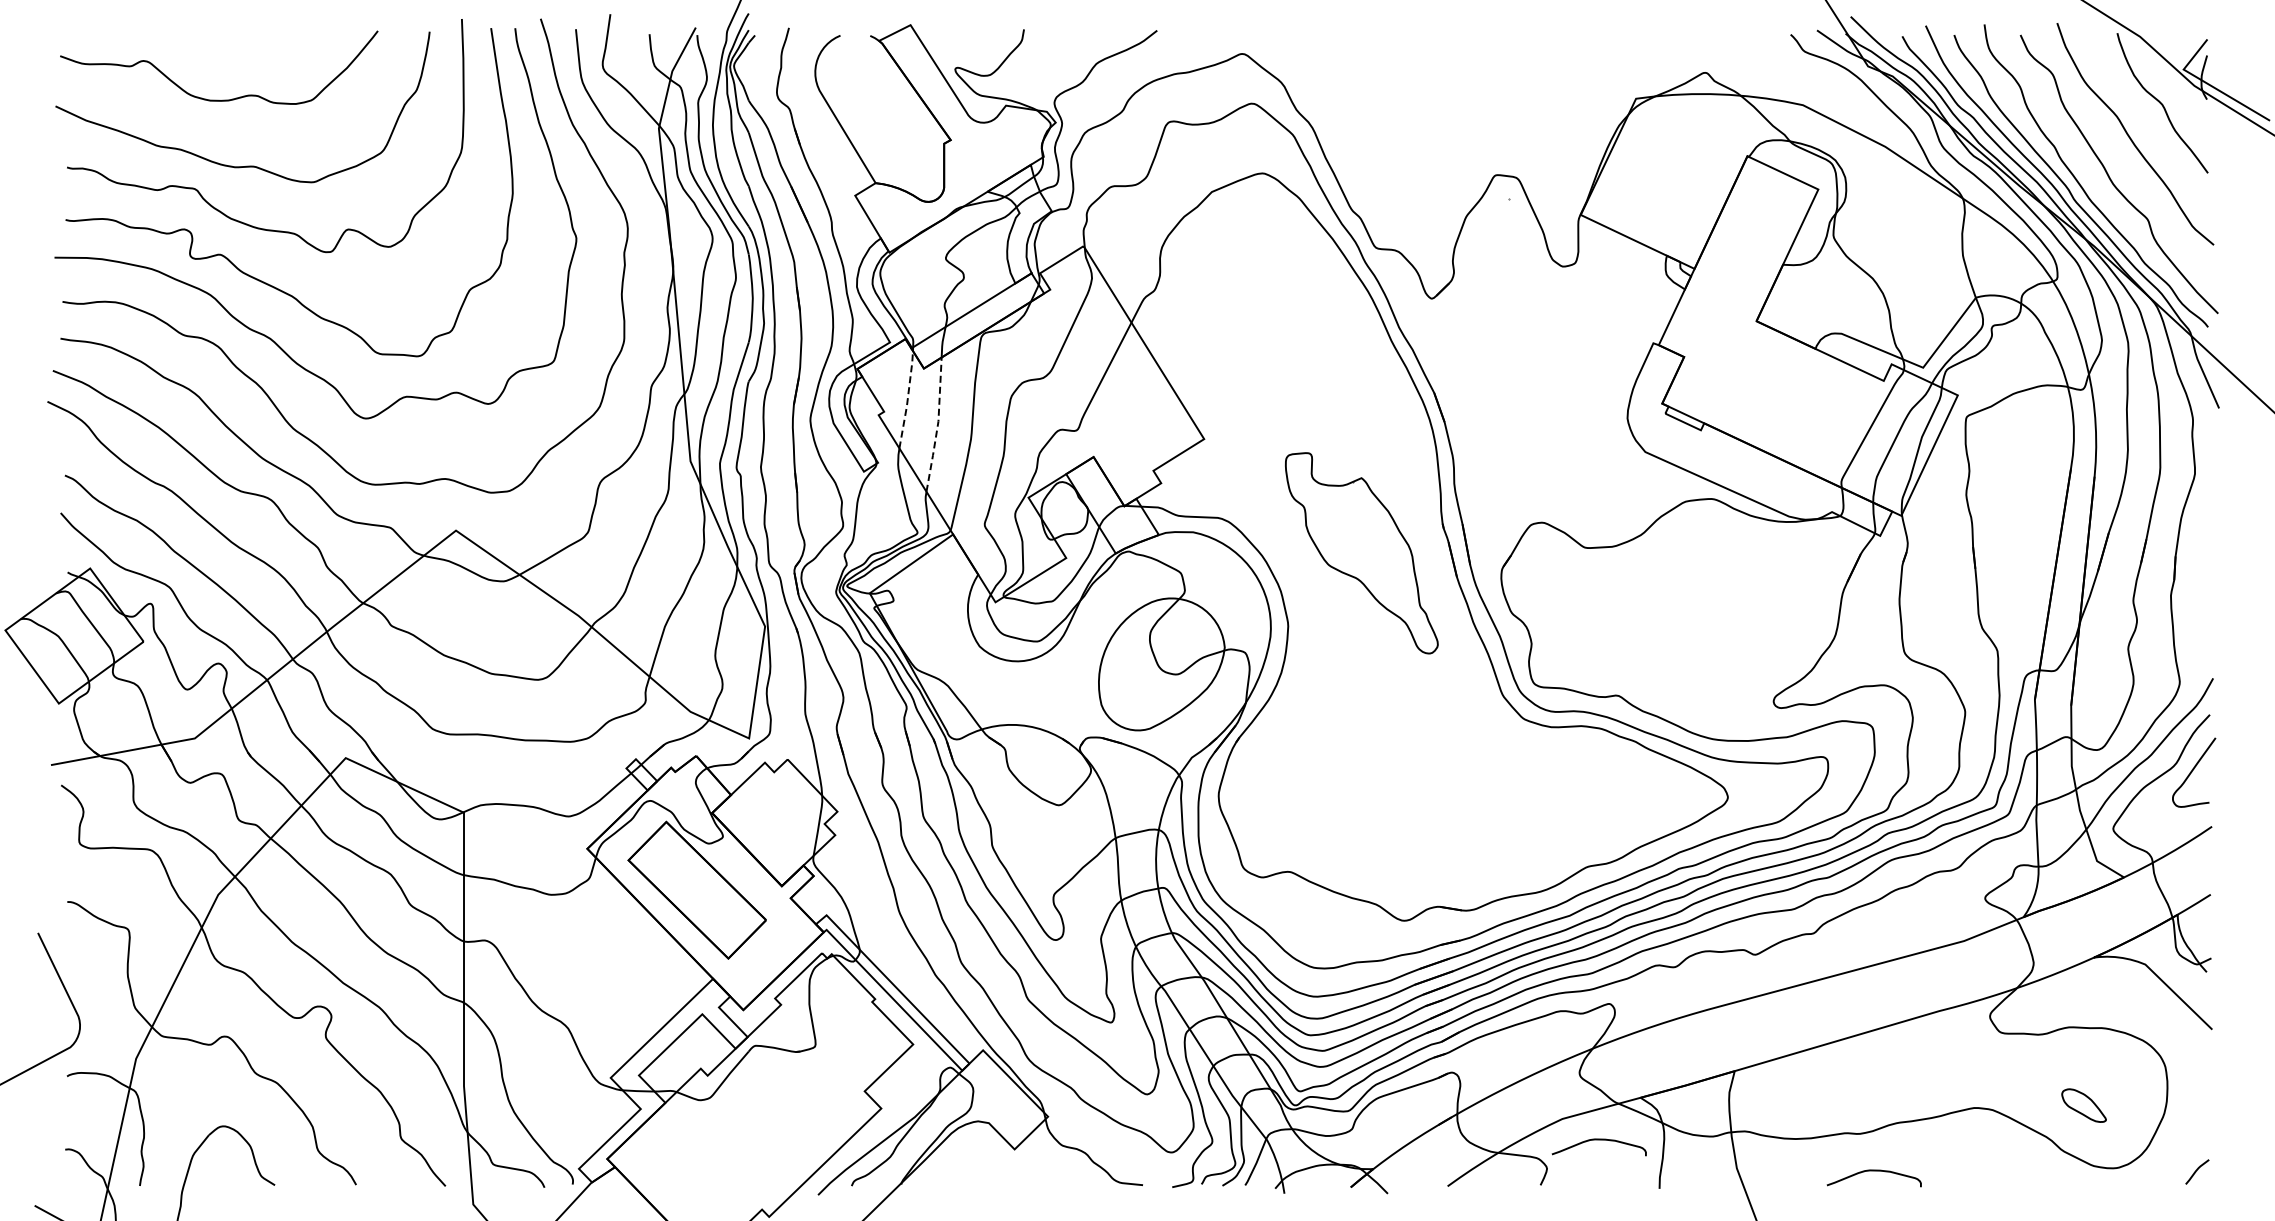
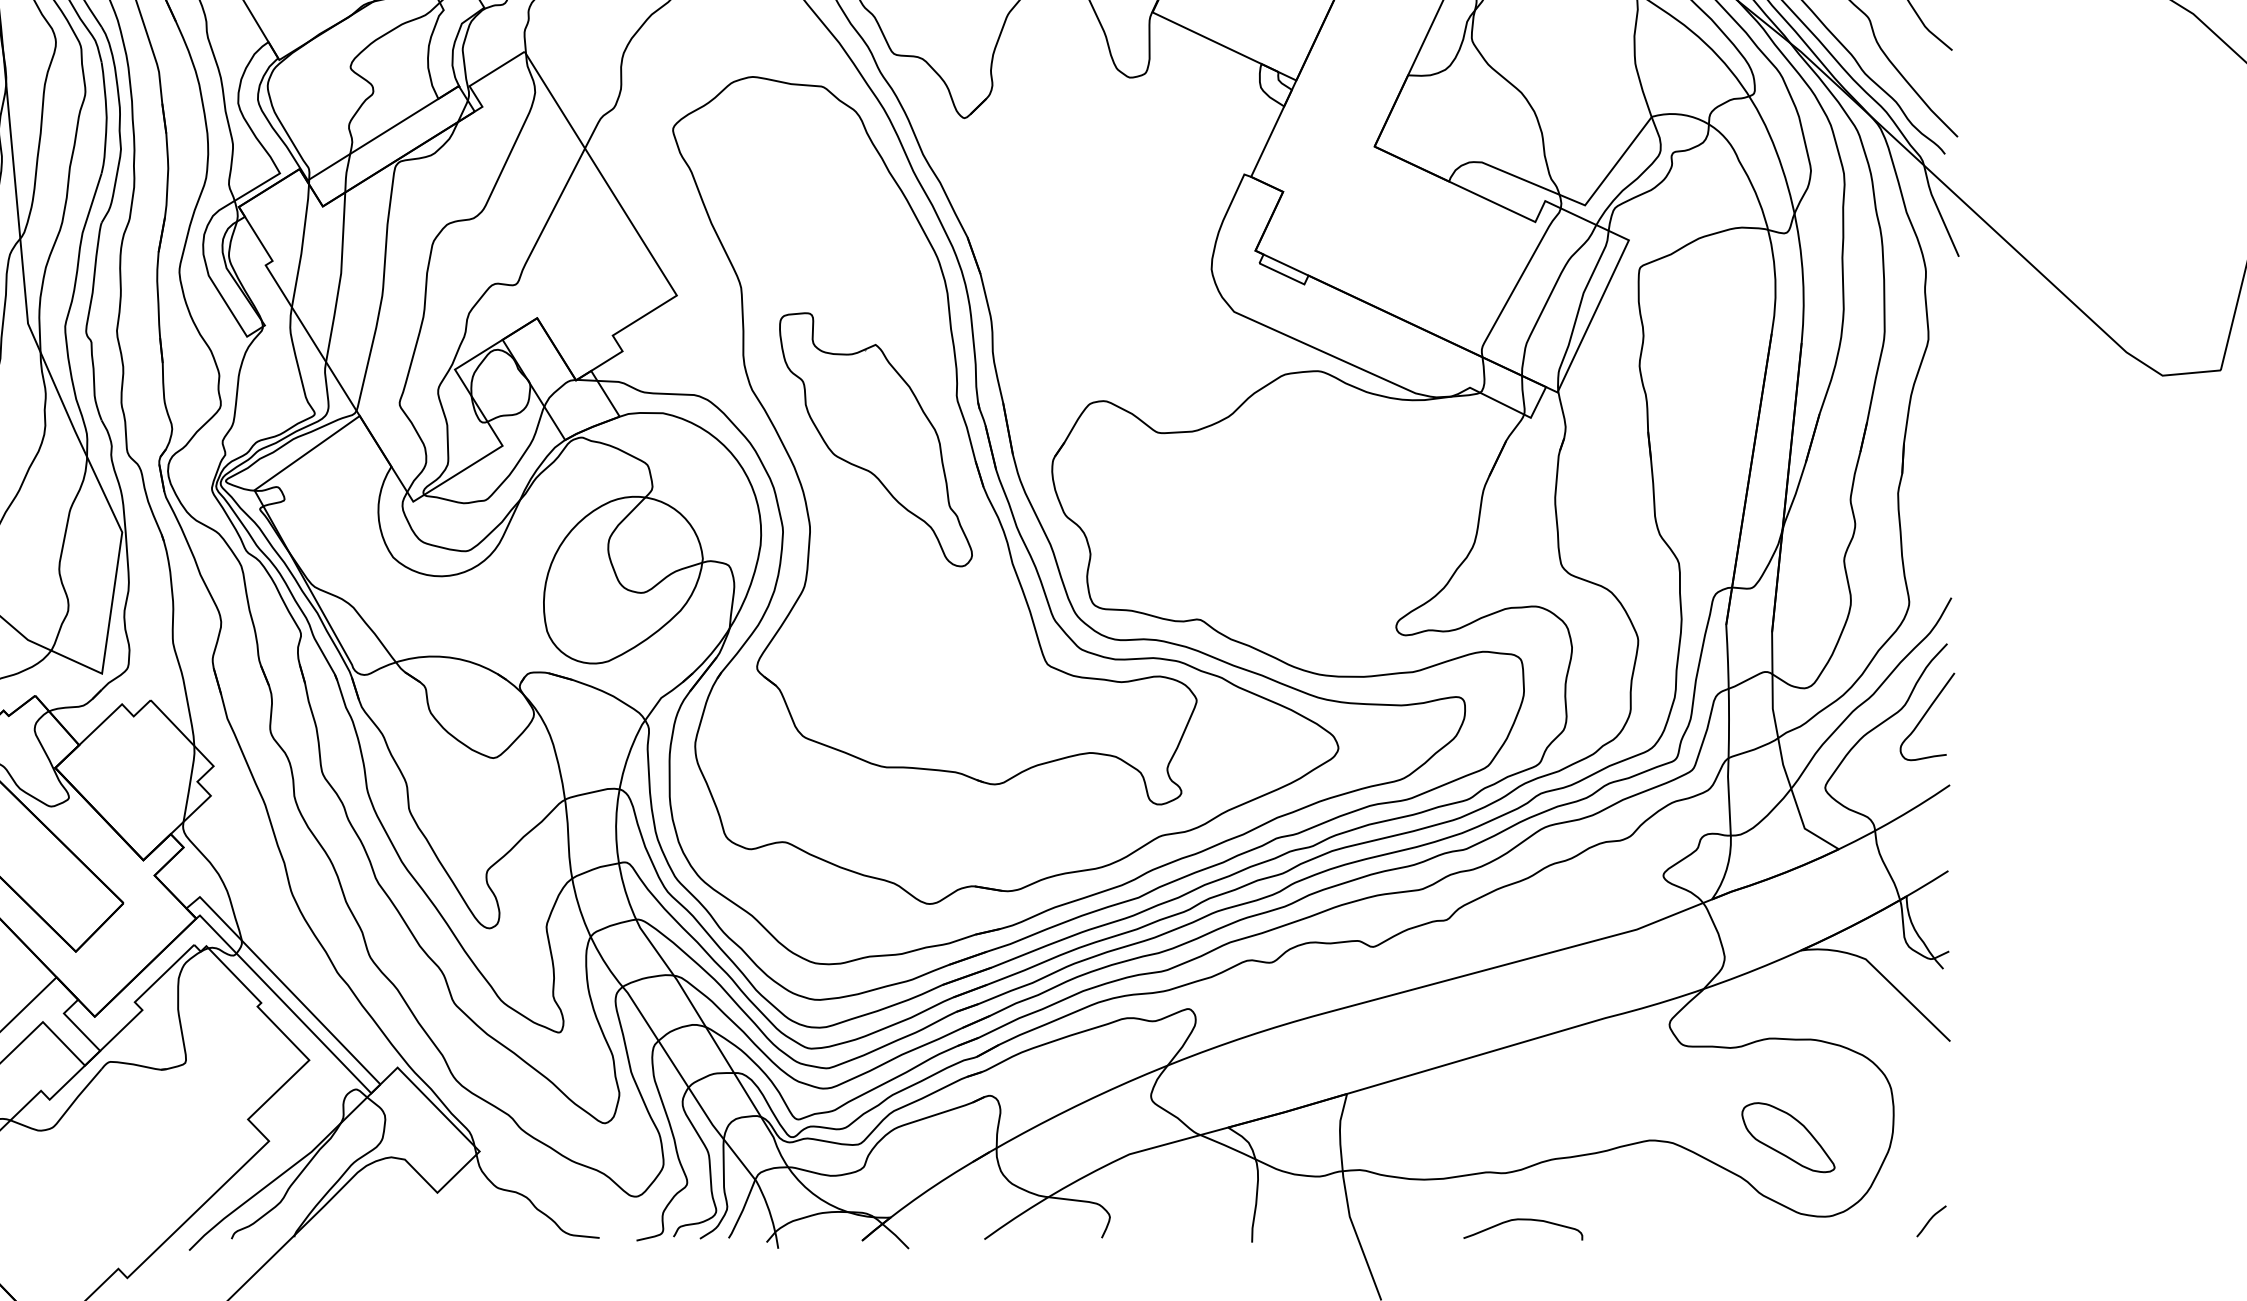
line: (907, 399) -> (302, 245), dashed -> solid
line: (937, 425) -> (340, 278), dashed -> solid
part: (1408, 553) -> (934, 440), added
part: (2083, 1105) -> (1787, 1137), size x1.67
curve: (1598, 1140) -> (1174, 1181), removed

